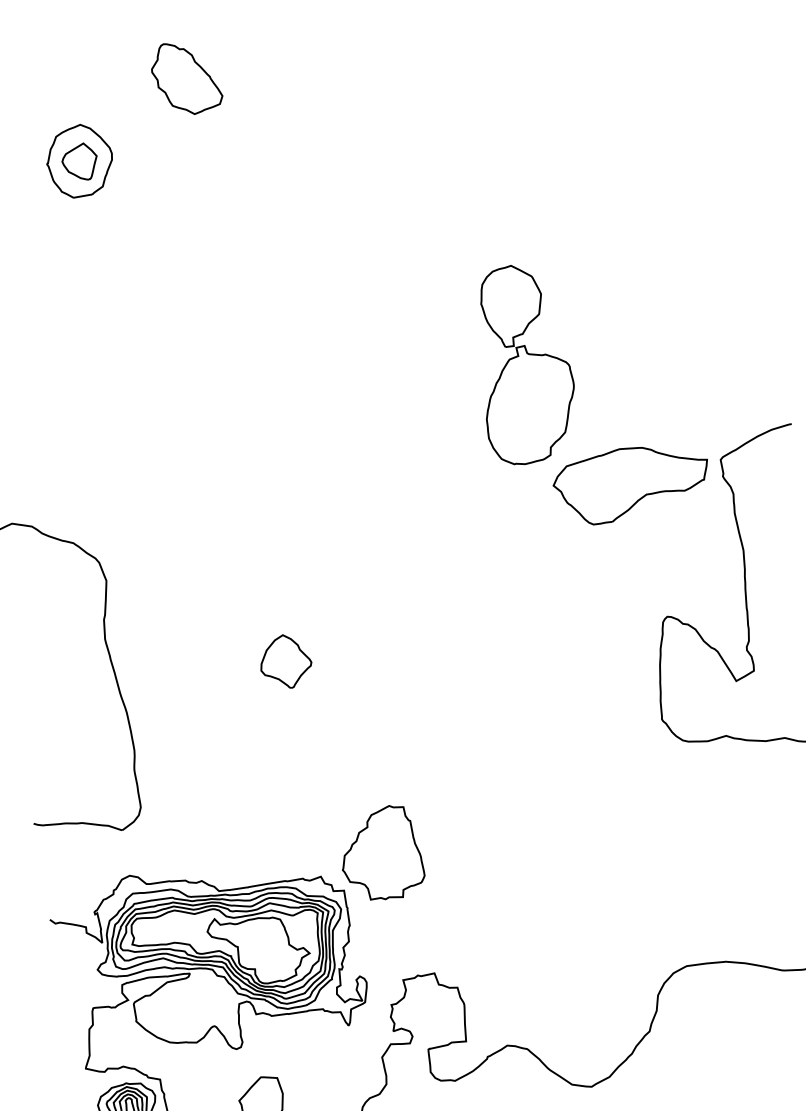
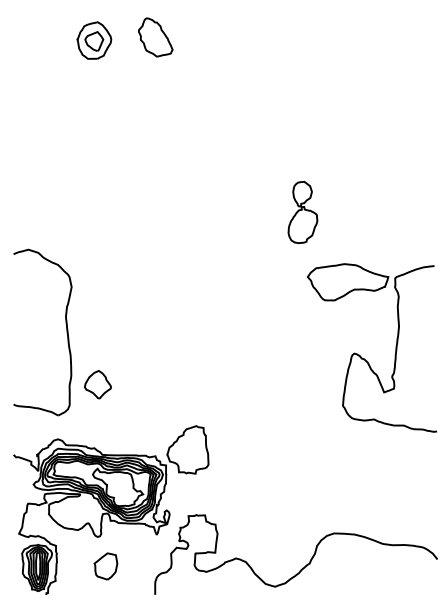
part: (80, 160) -> (94, 40), moved
part: (522, 364) -> (302, 212), size x0.6
part: (284, 661) -> (97, 384), moved

